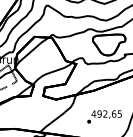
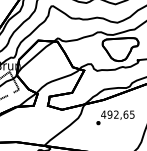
text: (104, 116) -> (115, 117), moved

